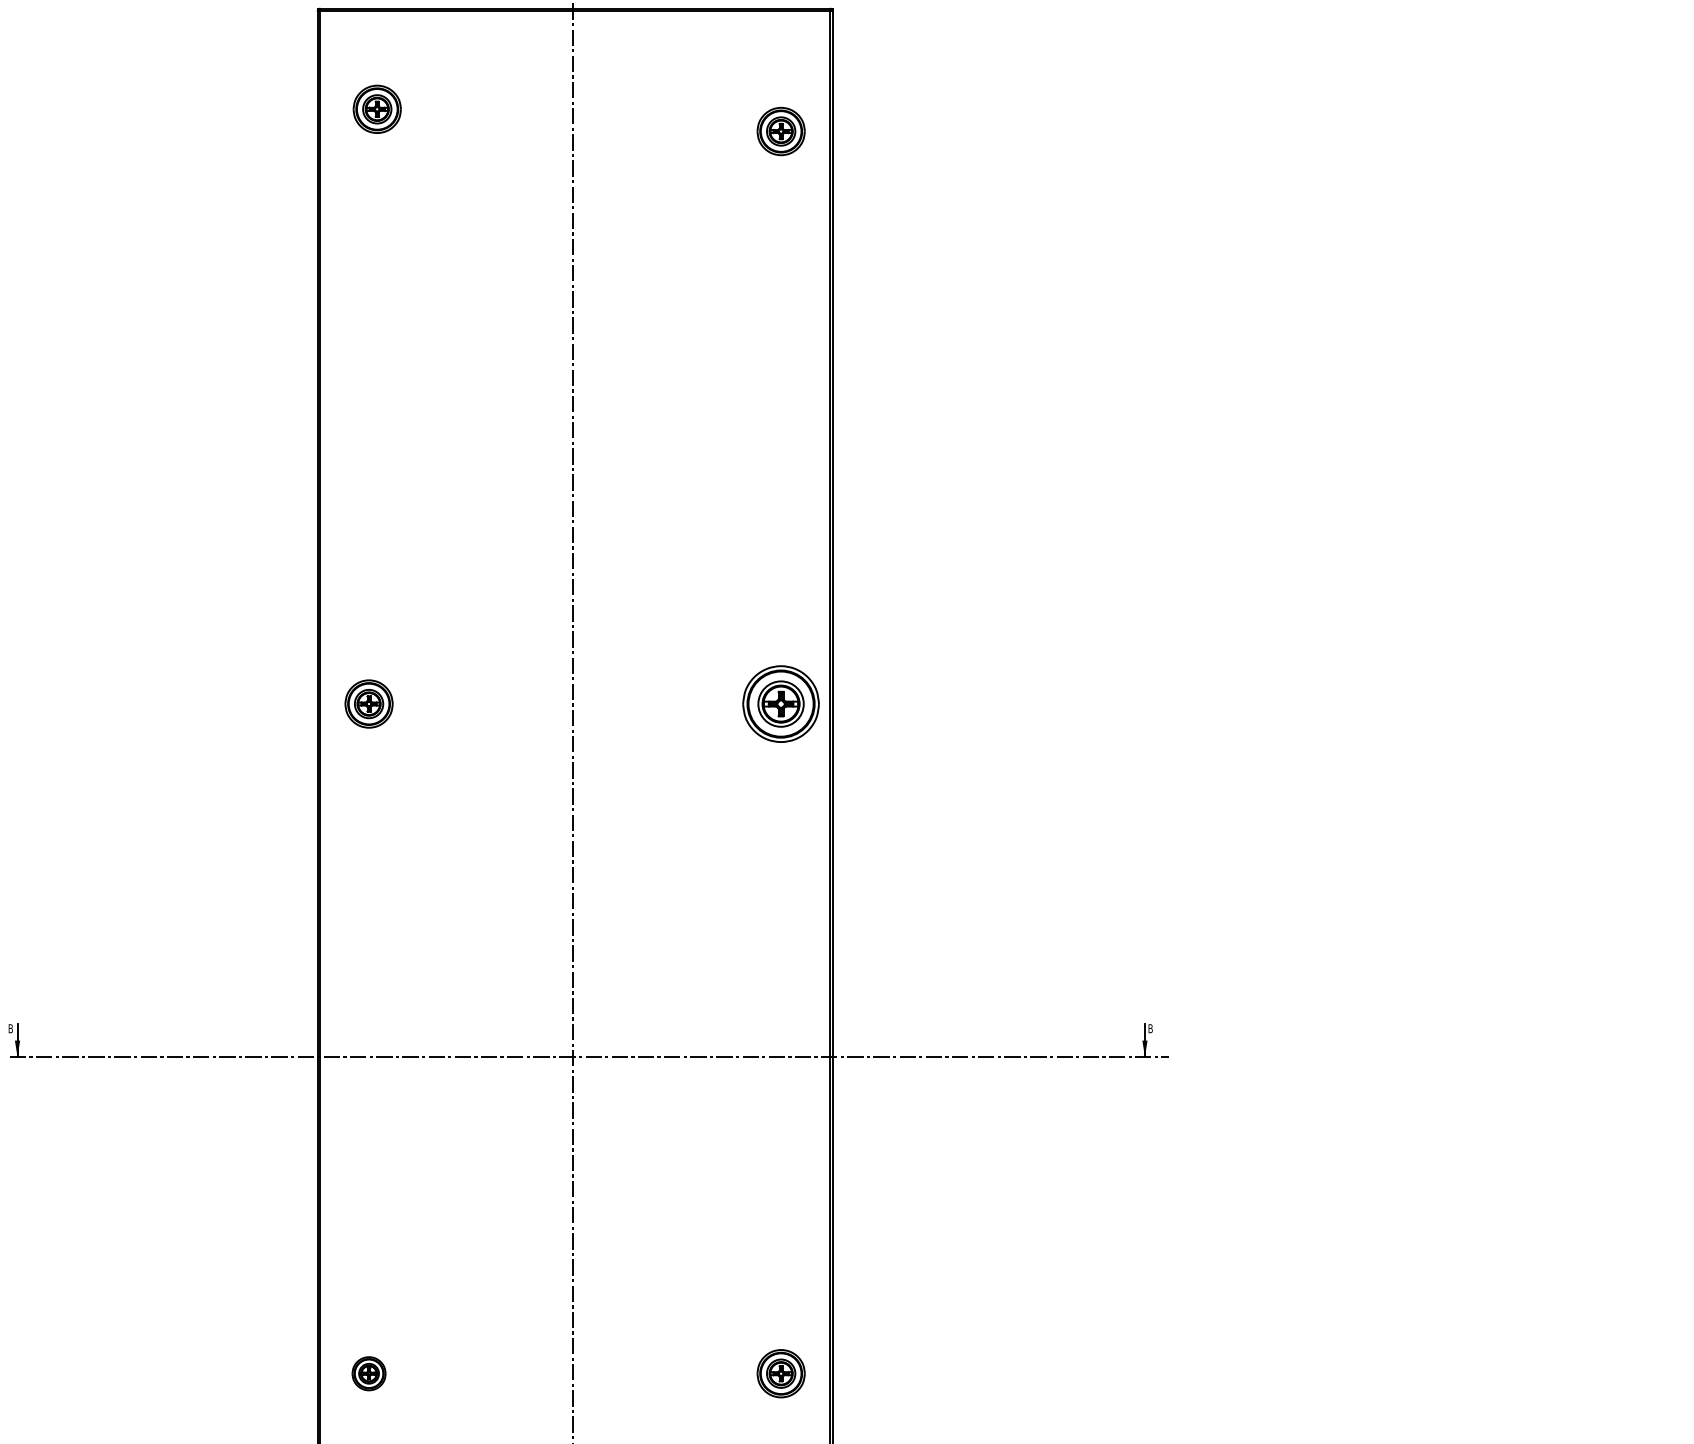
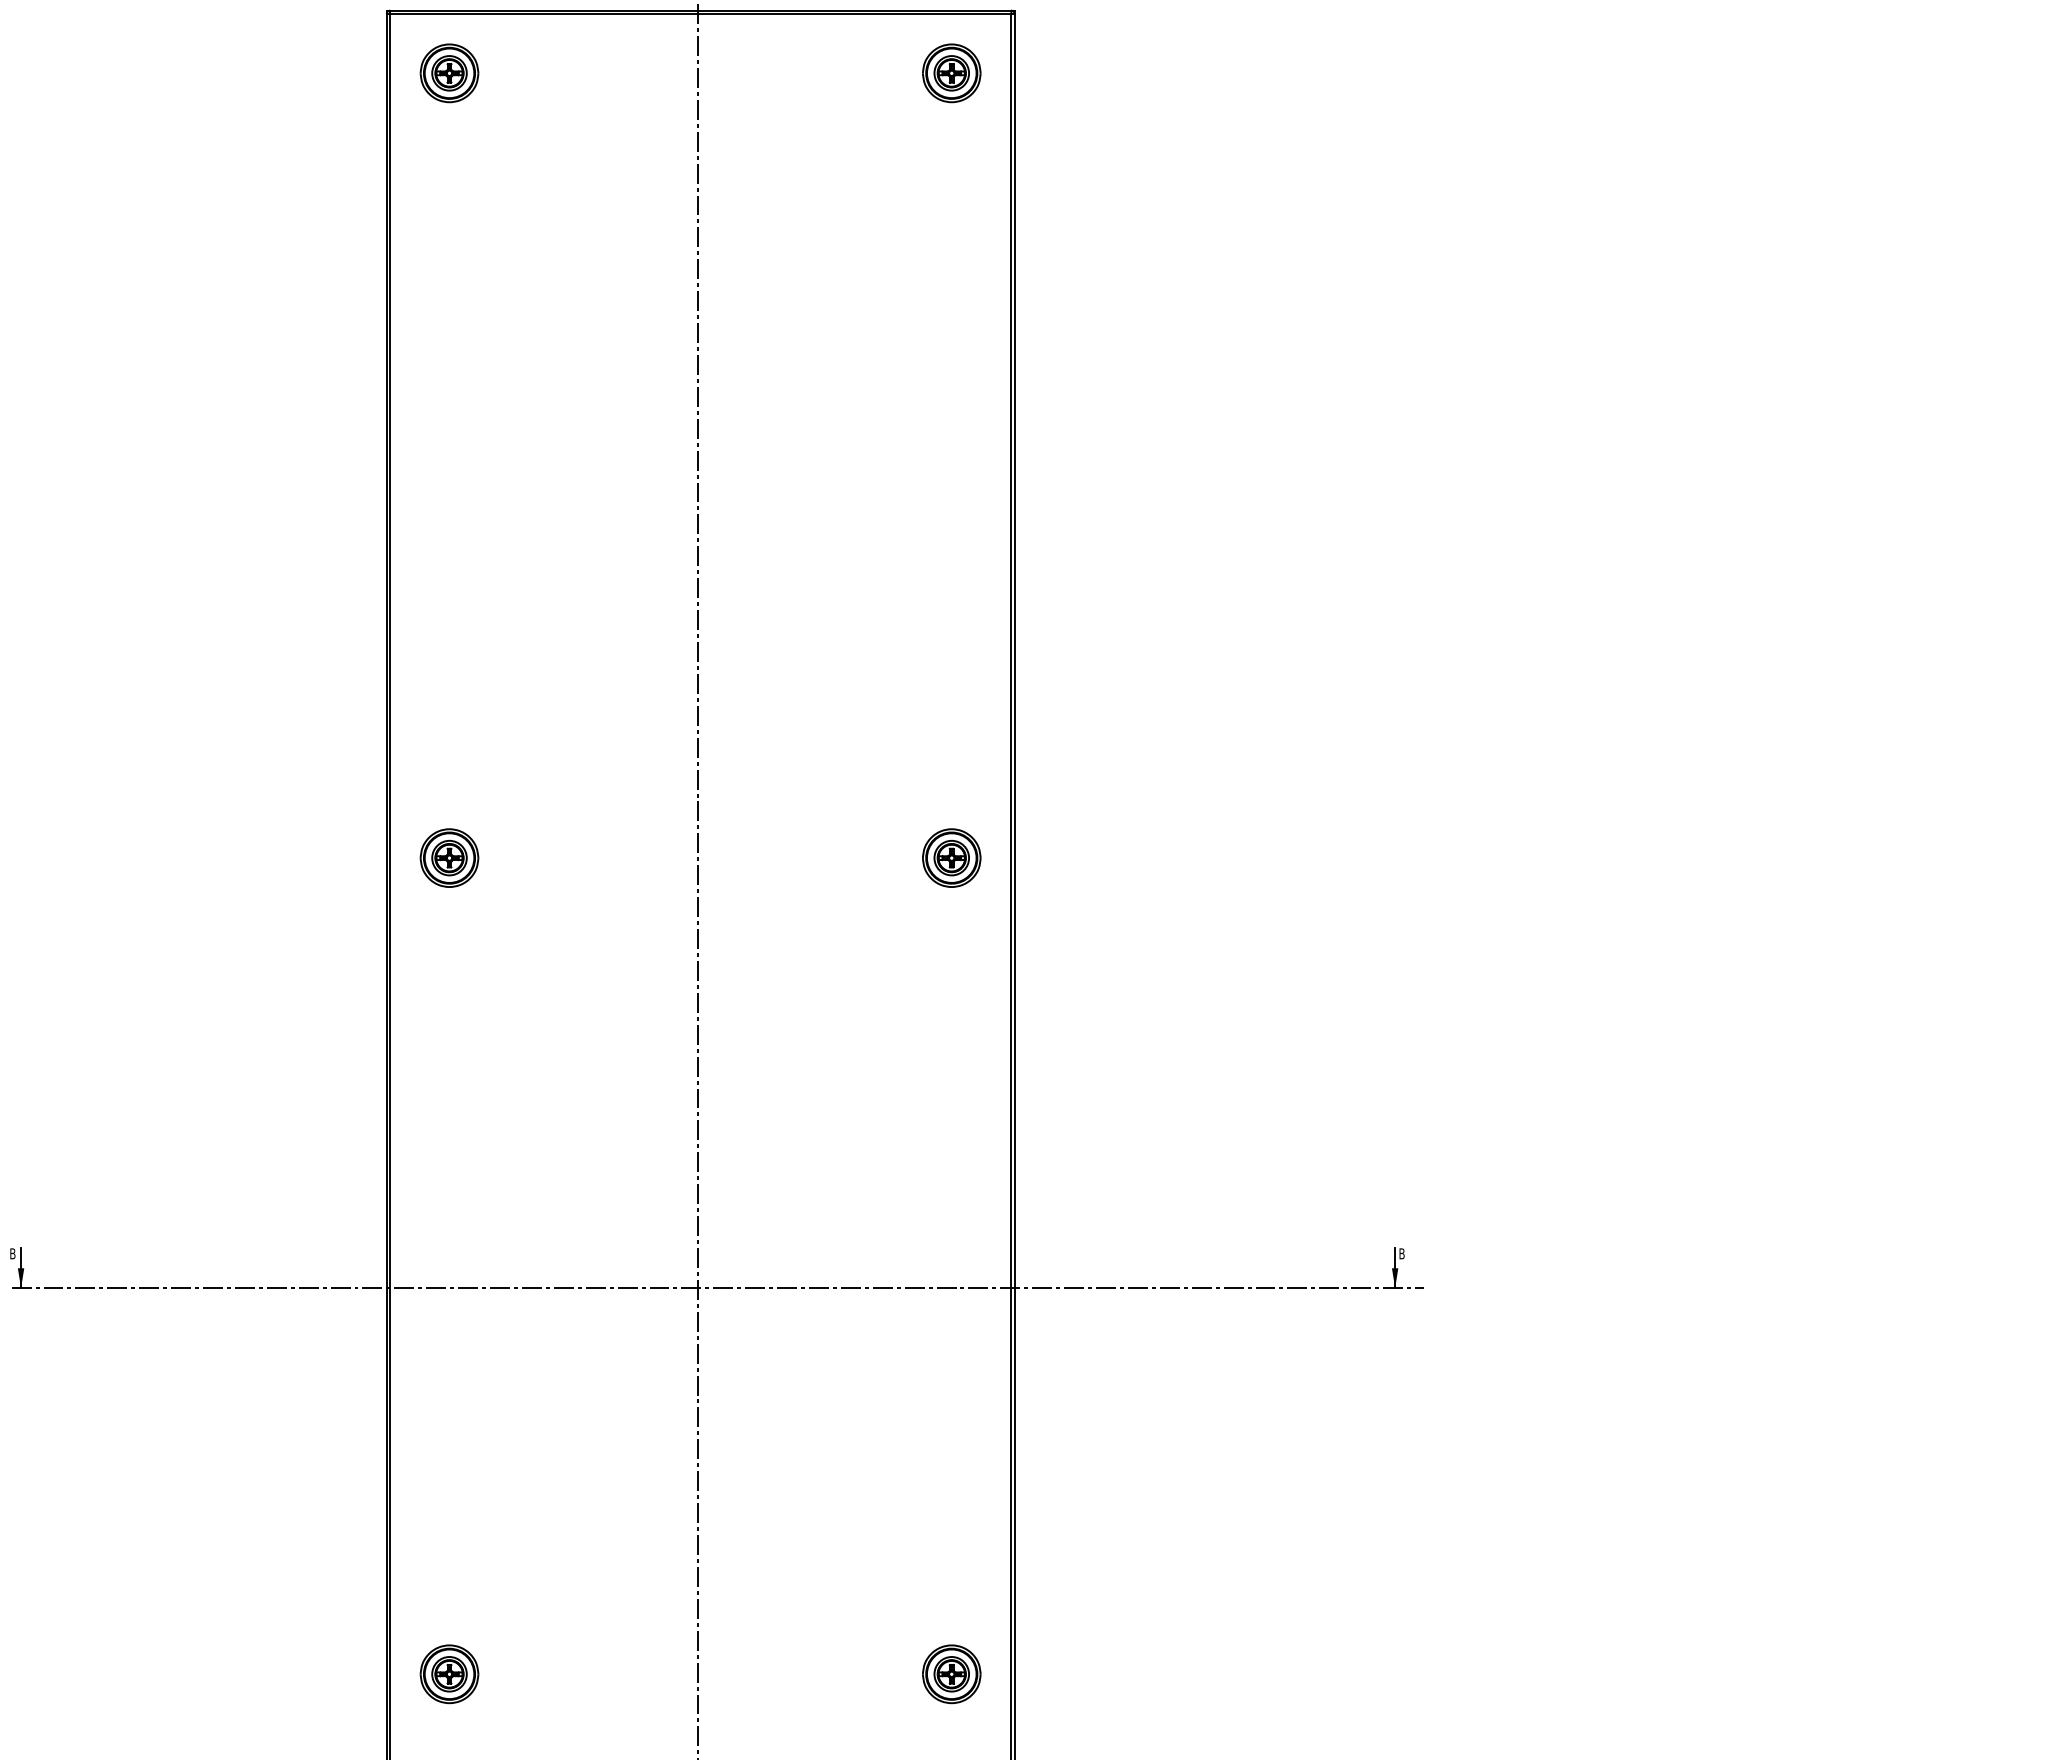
part: (377, 109) -> (449, 73), moved
part: (780, 131) -> (951, 73), moved
part: (780, 703) -> (951, 857), size x0.62
part: (369, 1373) -> (449, 1674), size x1.43

